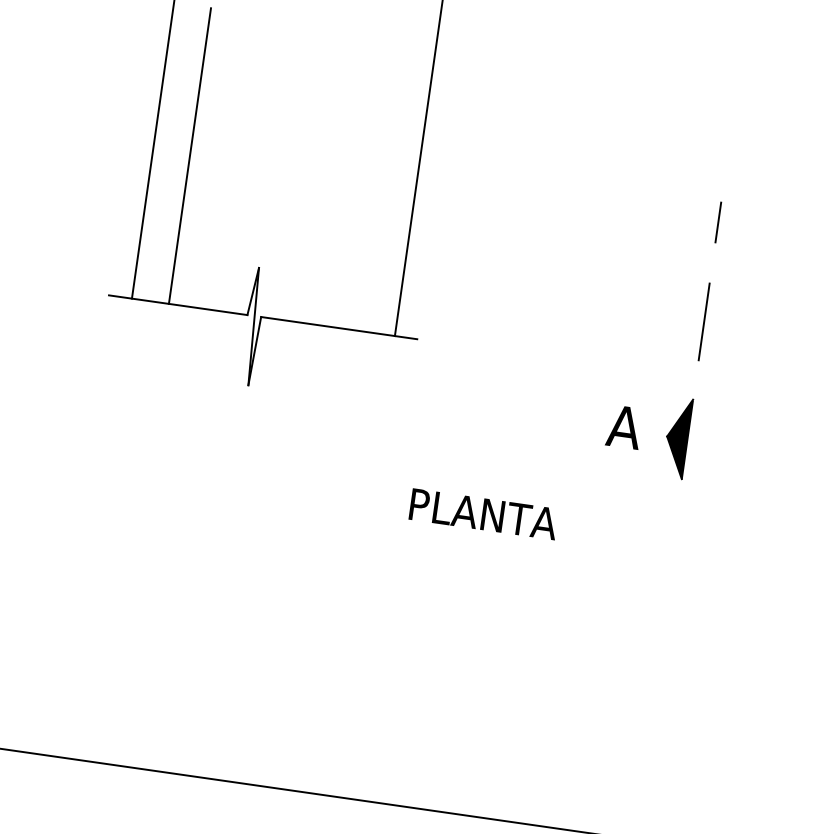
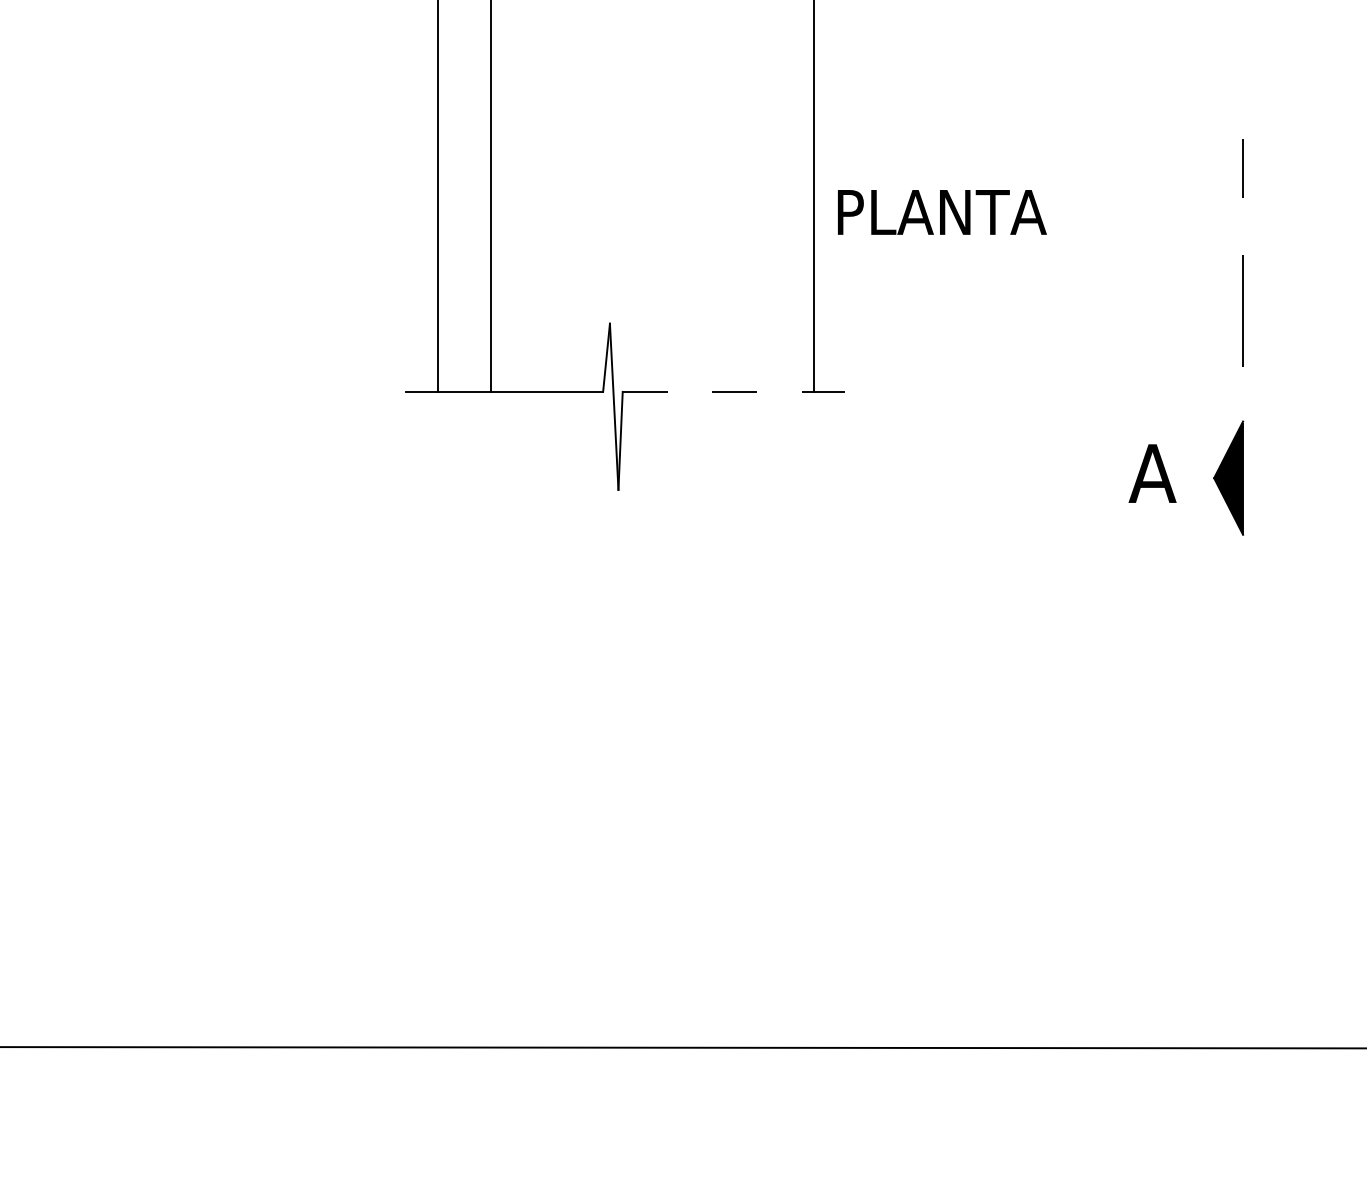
line: (339, 327) -> (734, 391), solid -> dashed
text: (483, 514) -> (942, 212), moved

